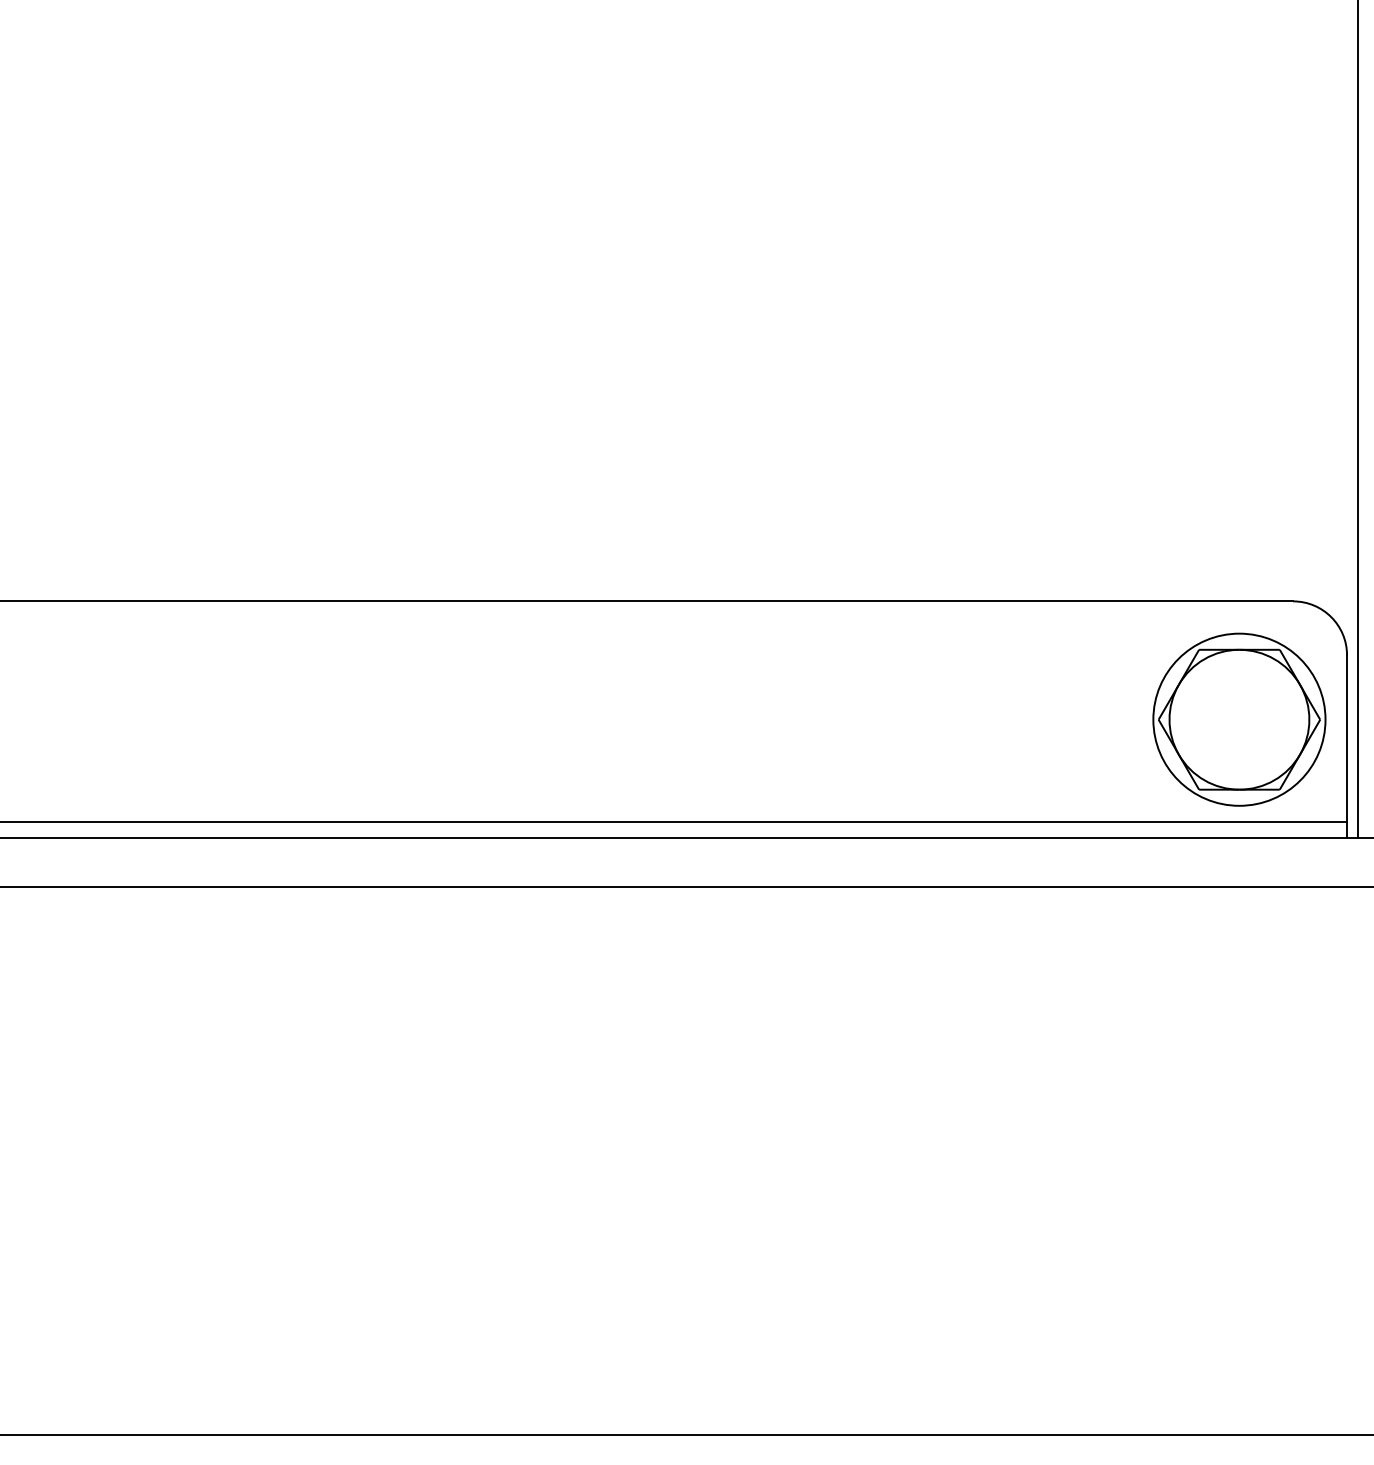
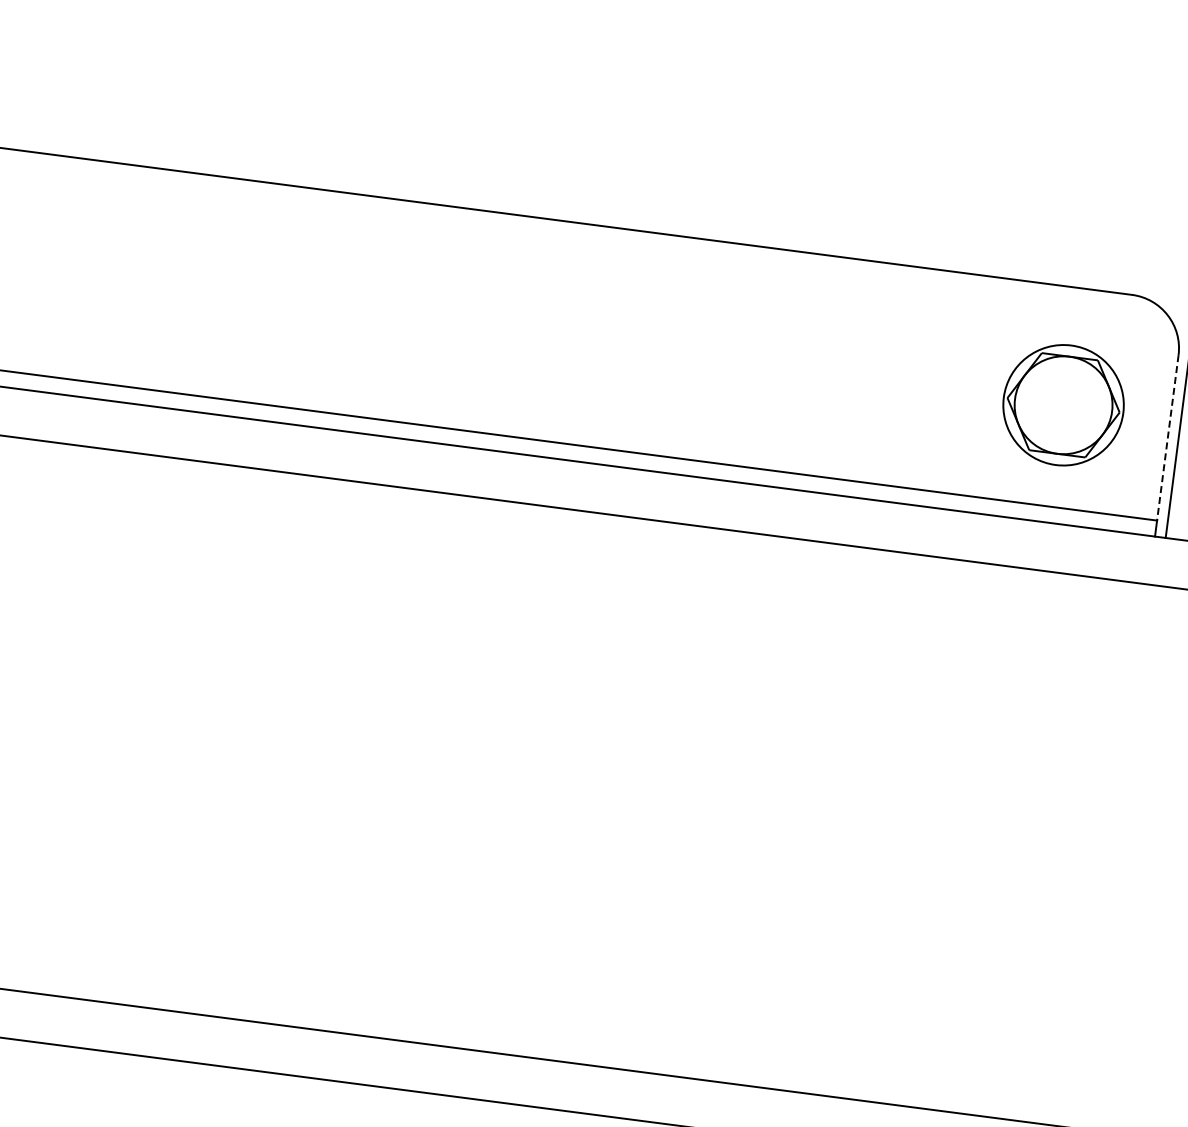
part: (1239, 719) -> (1063, 405), size x0.7
line: (1347, 739) -> (1168, 438), solid -> dashed

